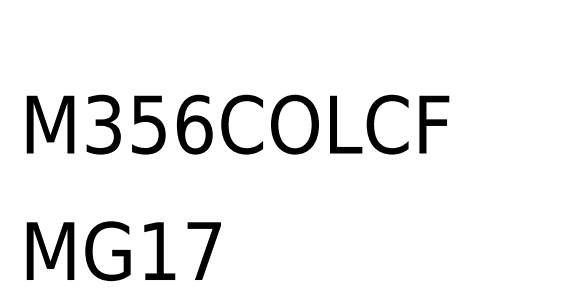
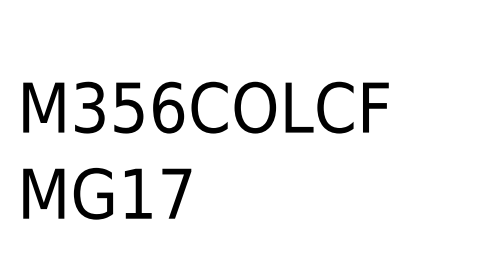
text: (123, 251) -> (106, 194), moved

